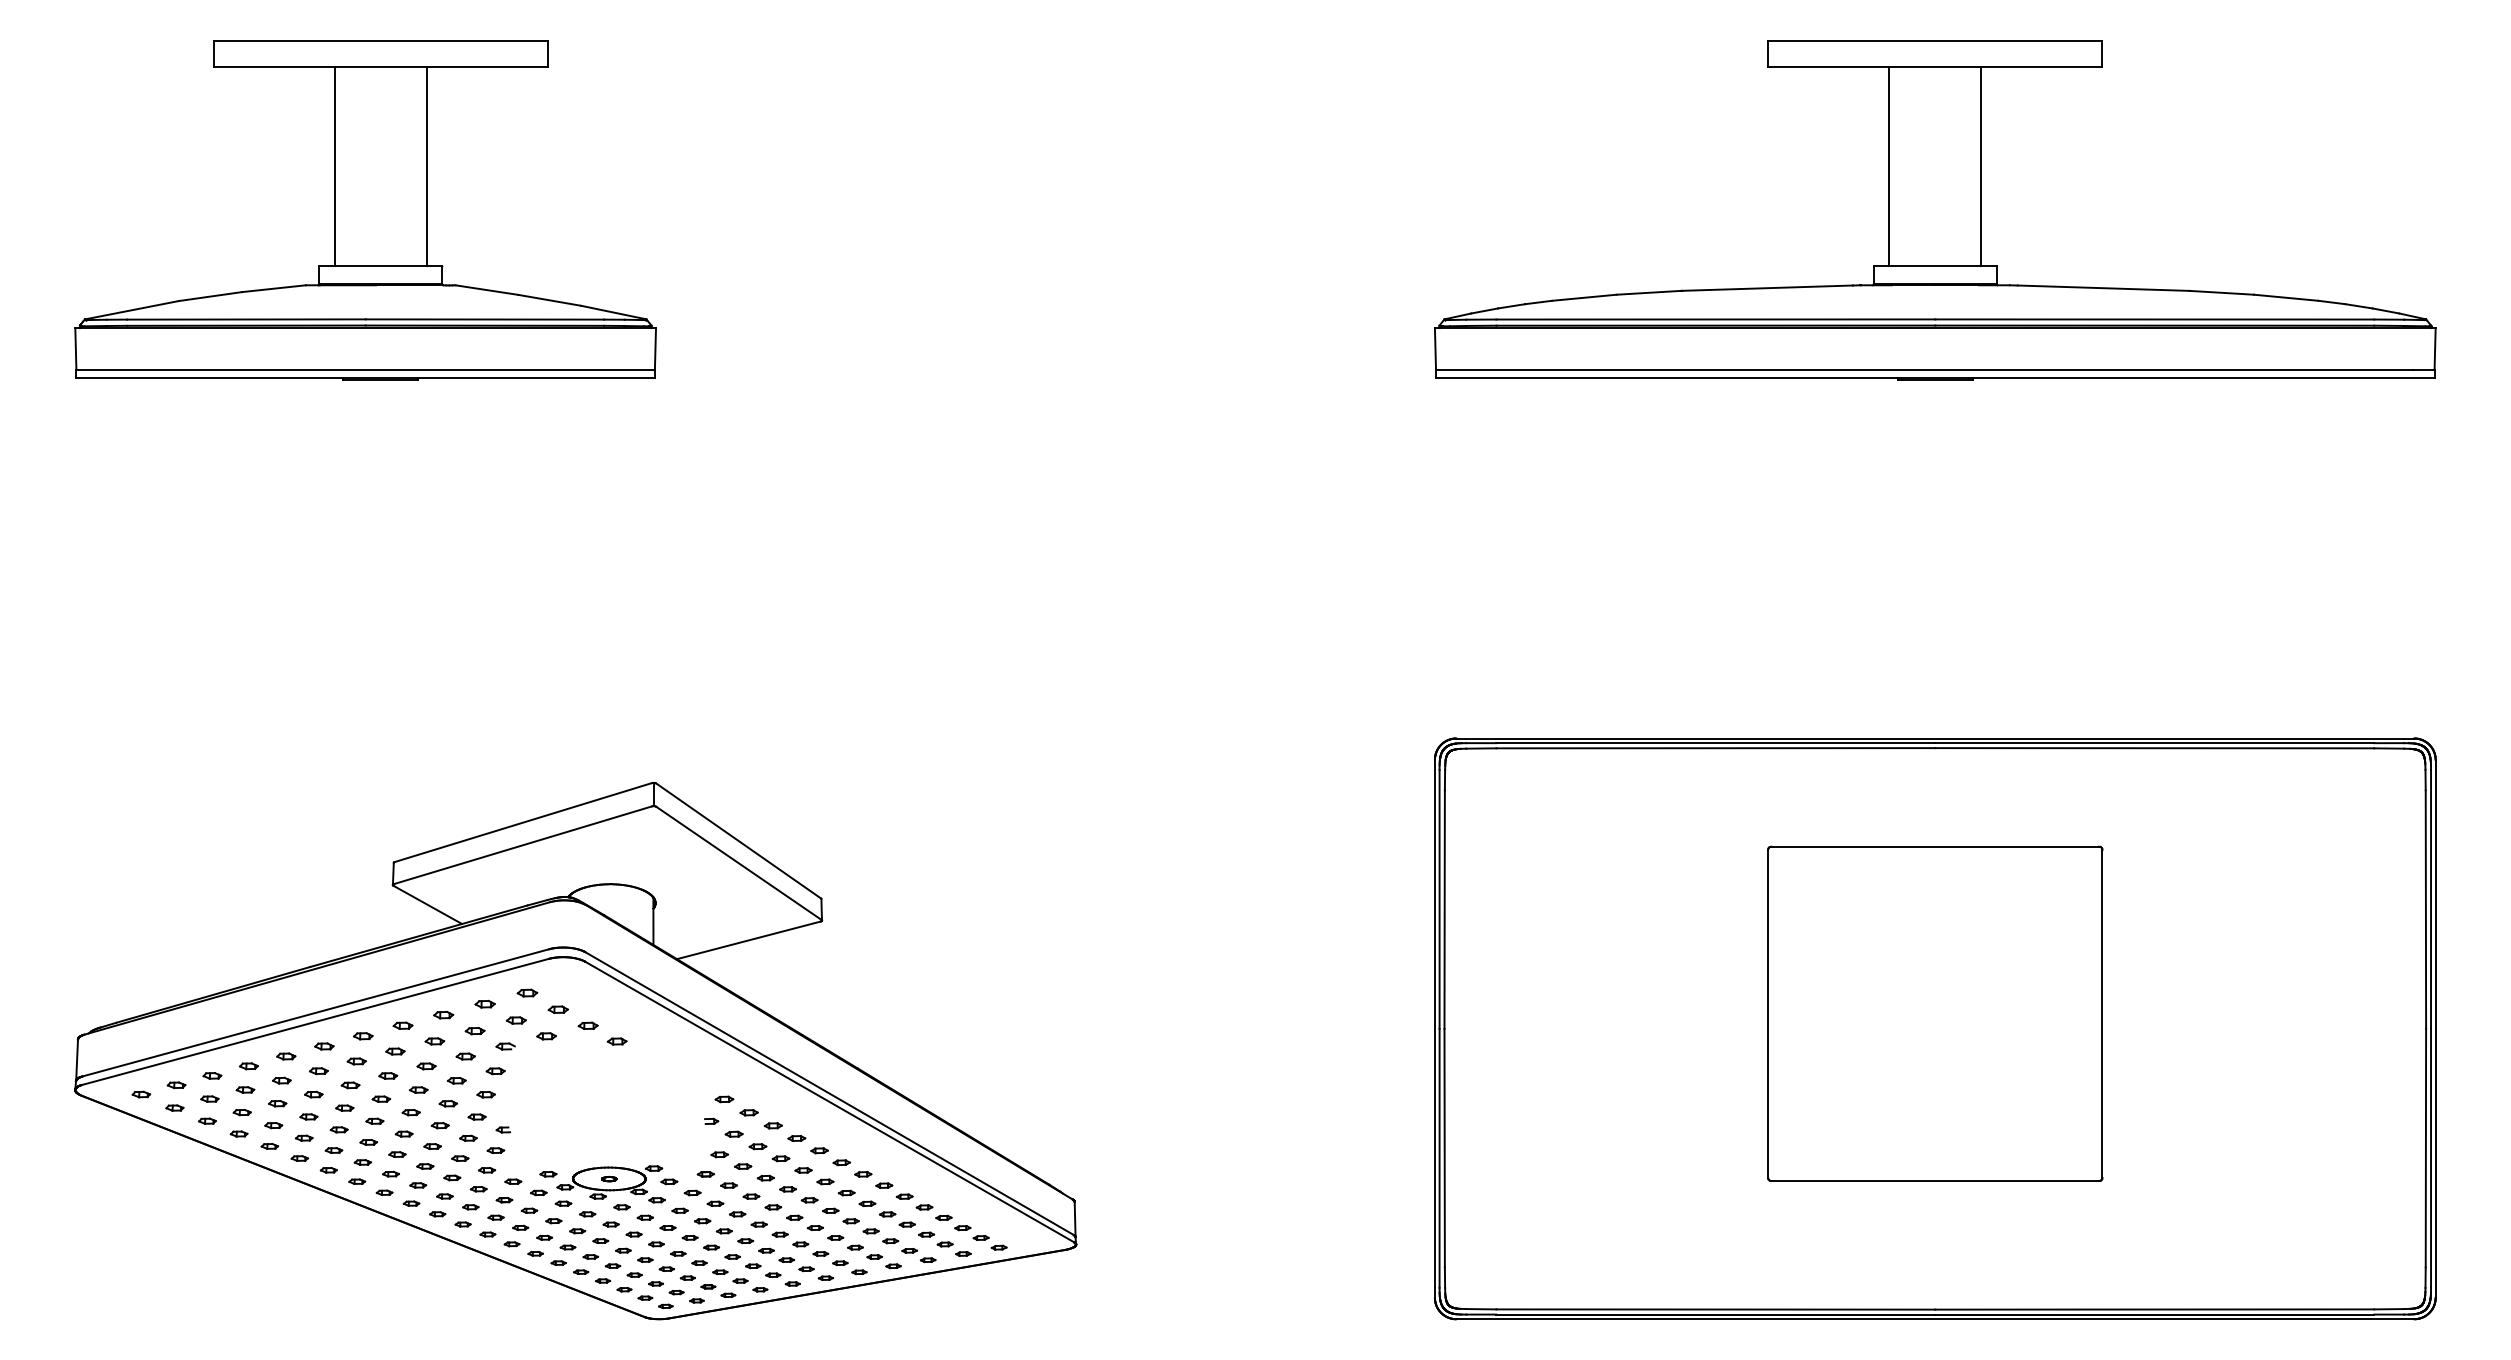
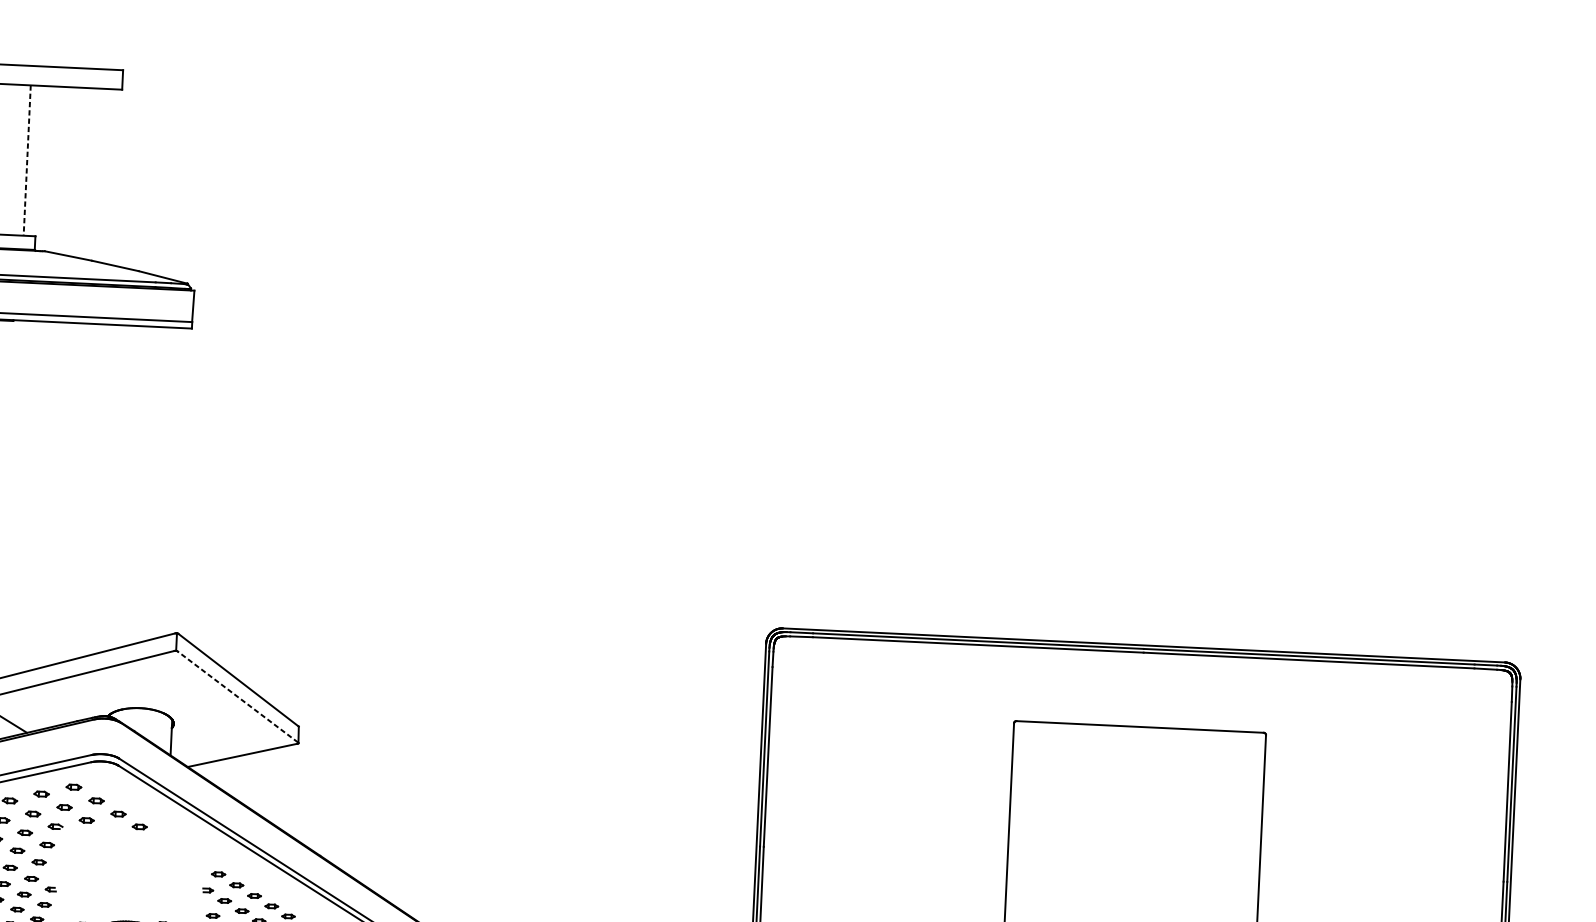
line: (426, 166) -> (27, 160), solid -> dashed
part: (1935, 210) -> (1162, 247), removed
line: (738, 863) -> (237, 697), solid -> dashed

